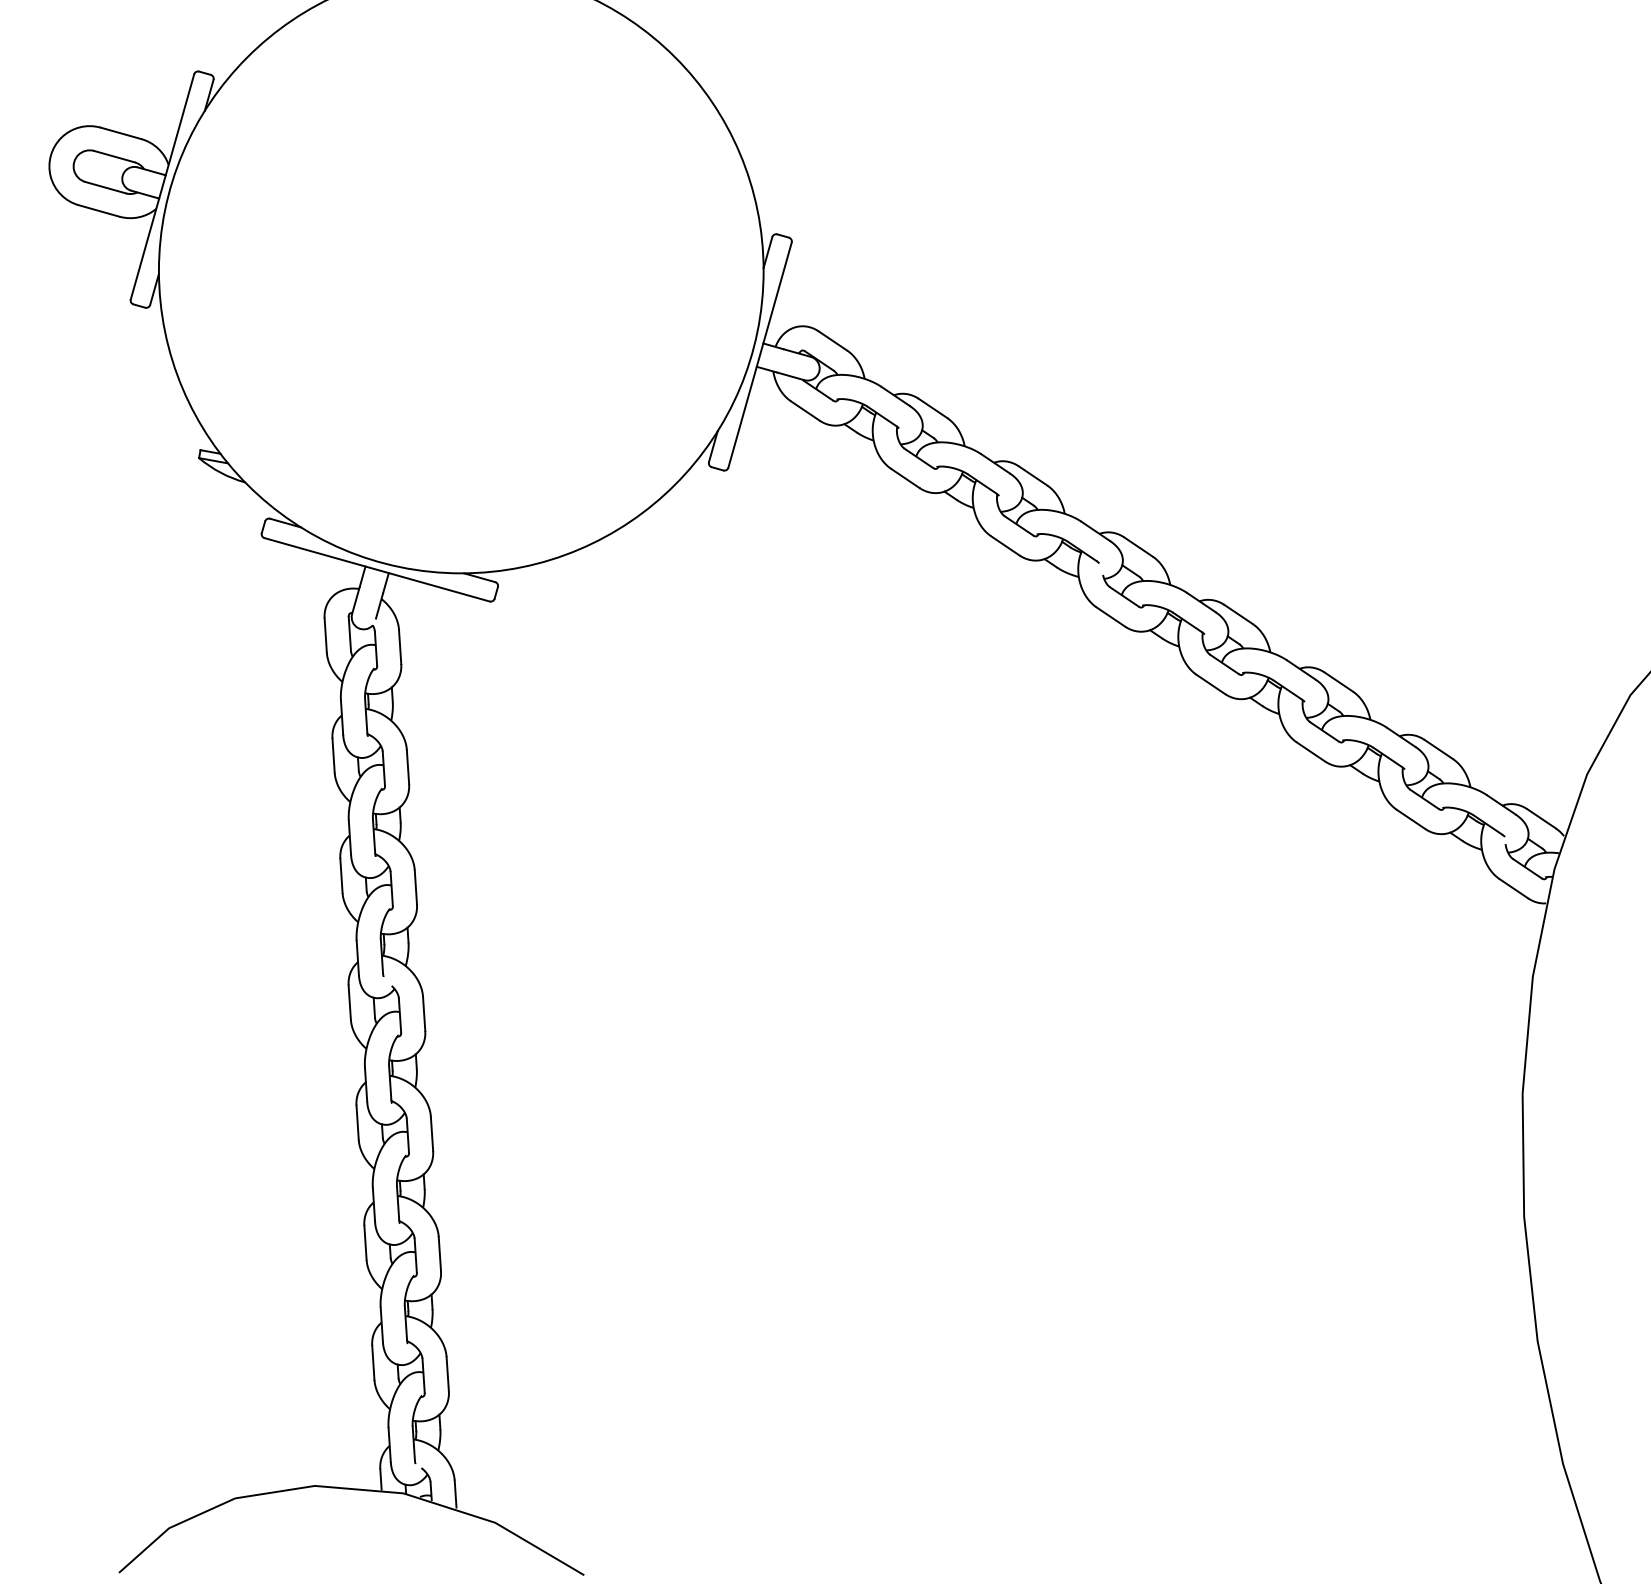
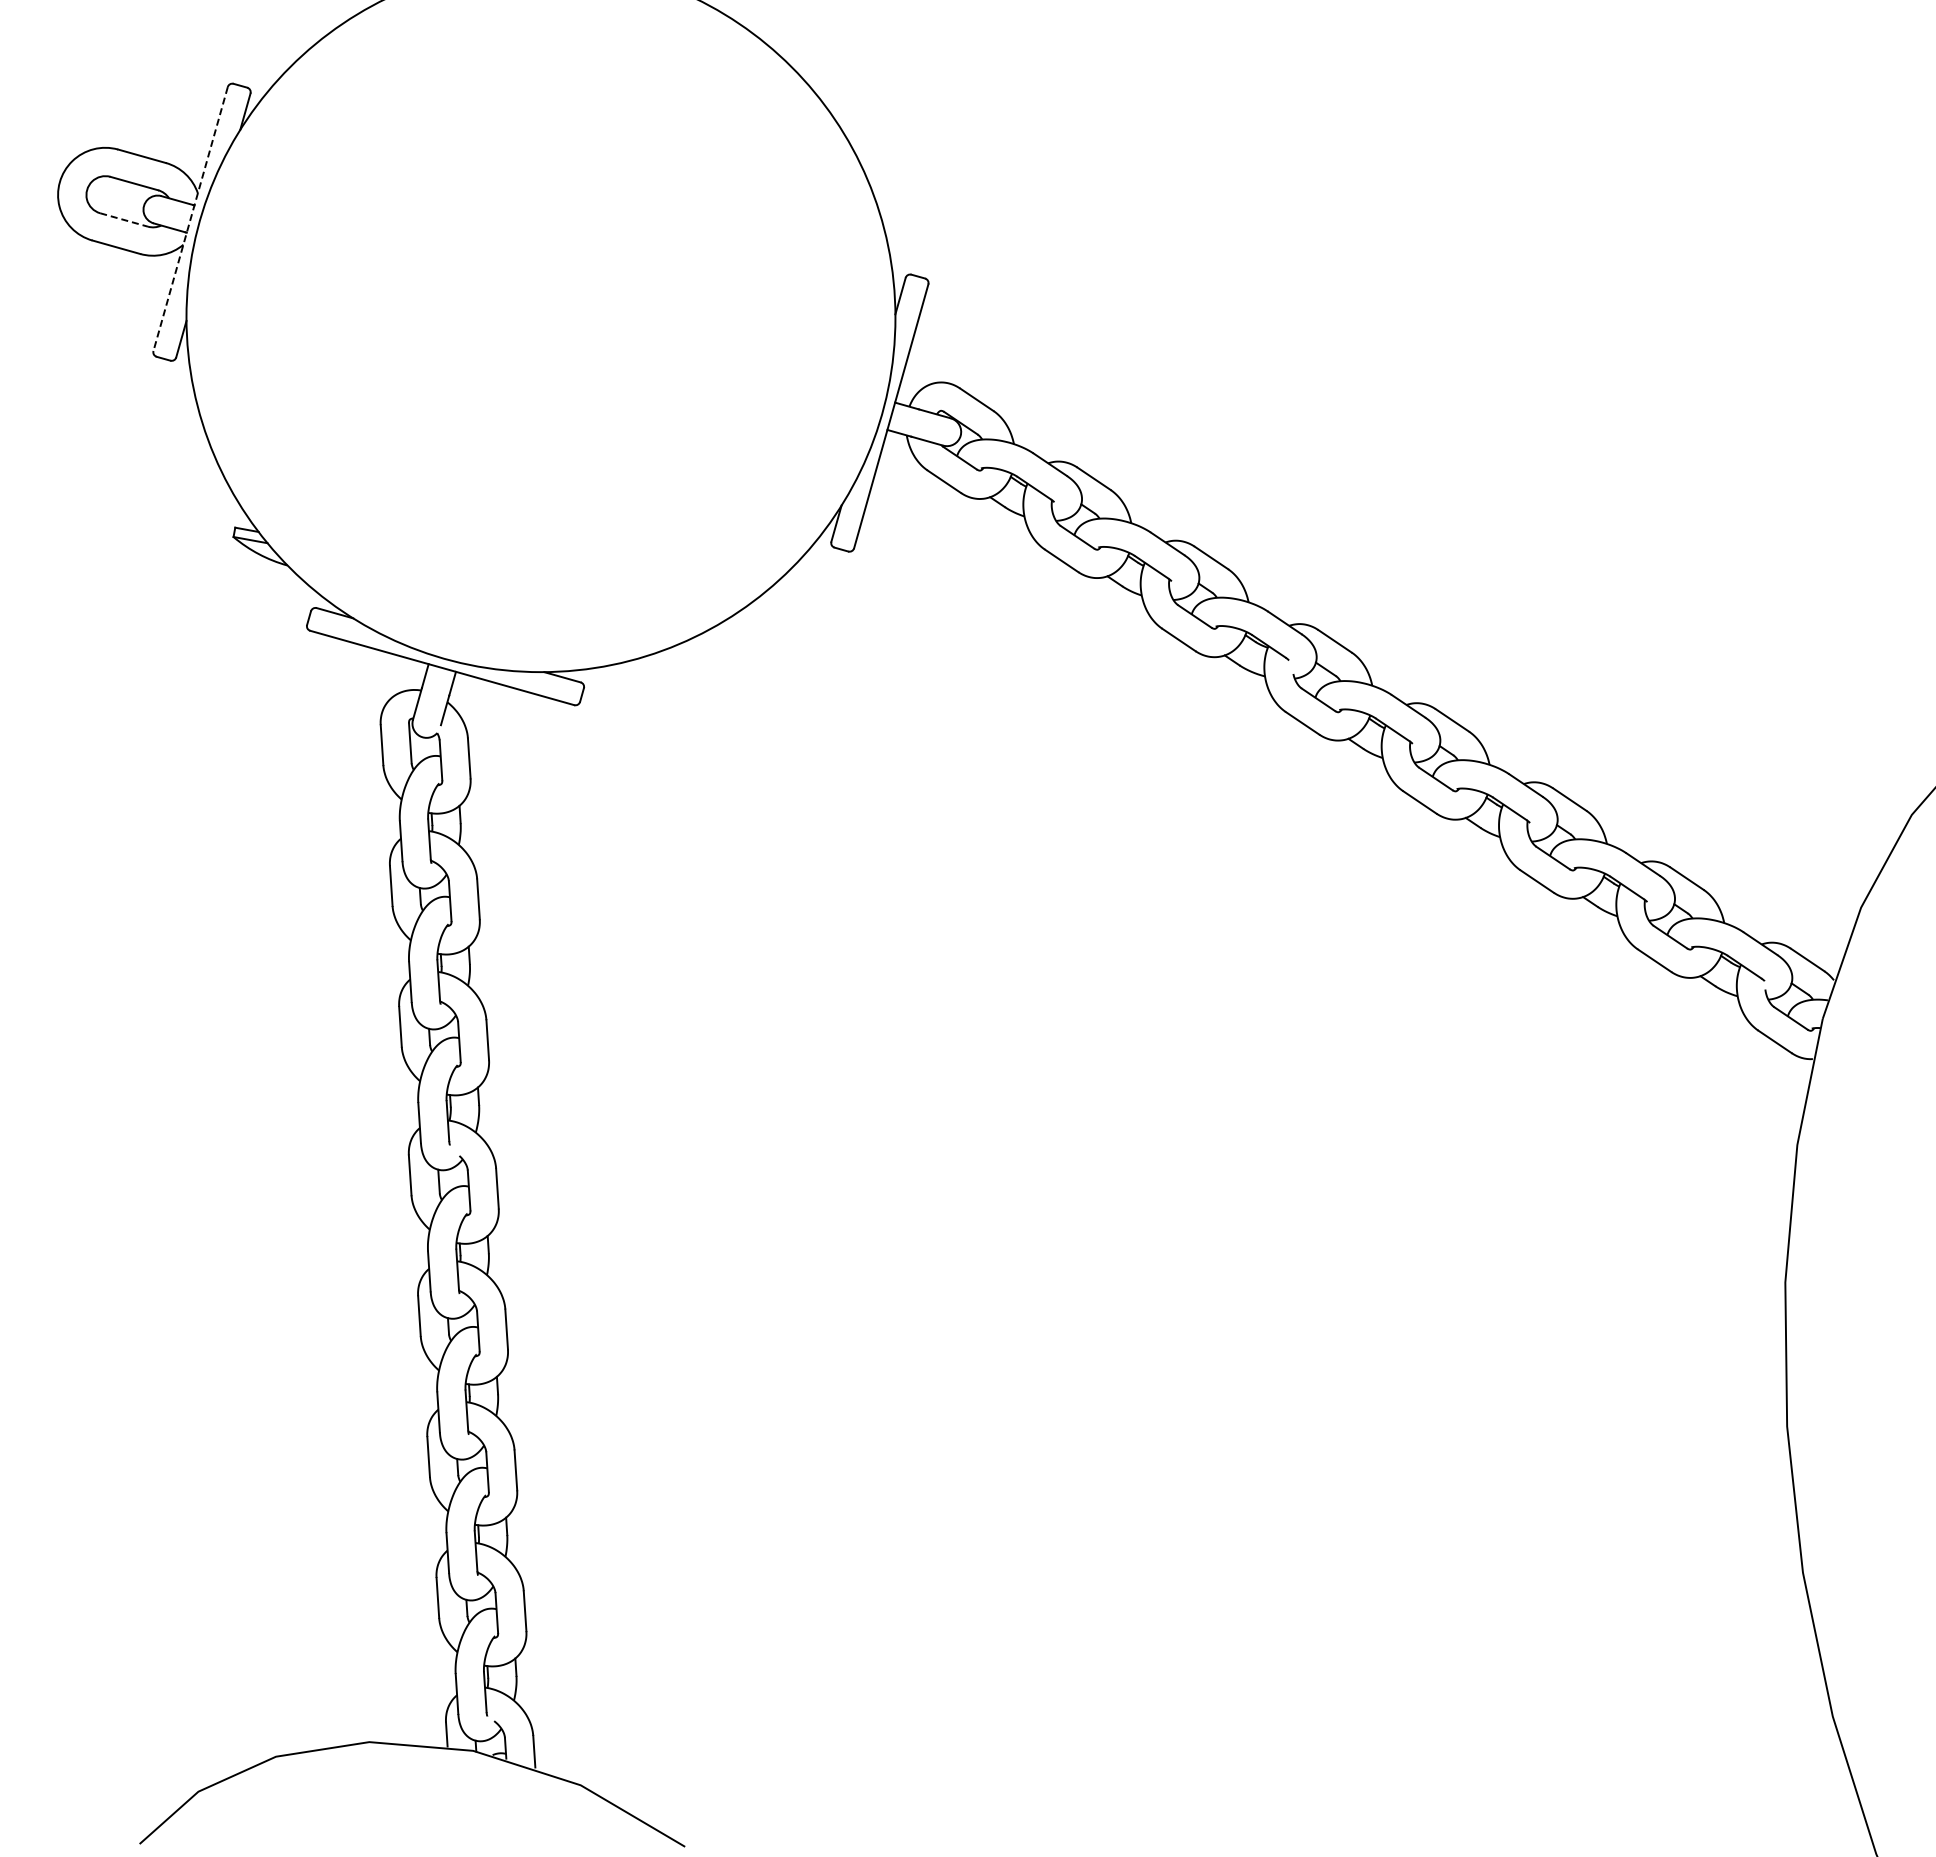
line: (106, 187) -> (124, 219), solid -> dashed
line: (162, 187) -> (190, 219), solid -> dashed

